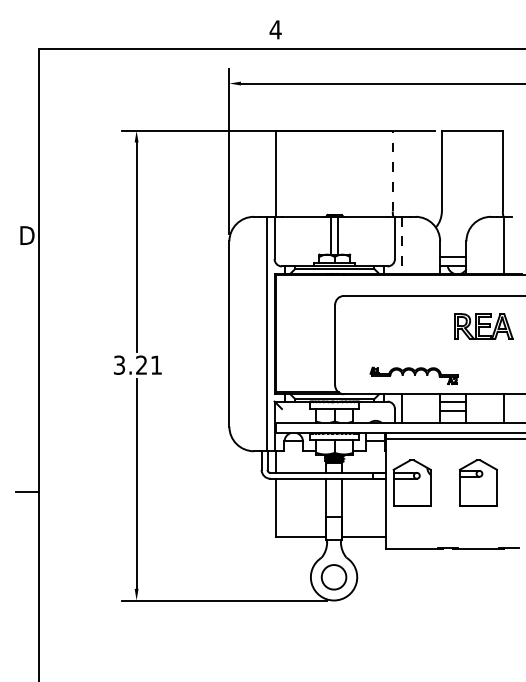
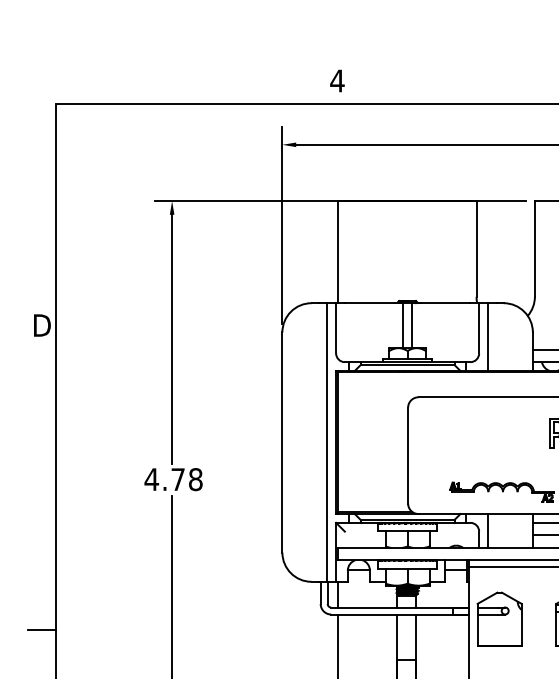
line: (392, 170) -> (476, 248), dashed -> solid
line: (402, 245) -> (488, 337), dashed -> solid
text: (137, 364) -> (173, 478), 3.21 -> 4.78

